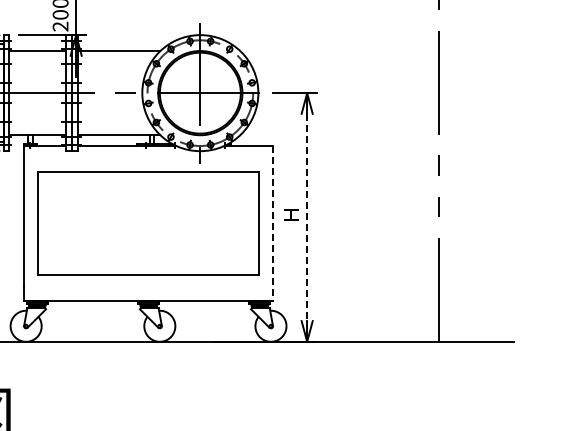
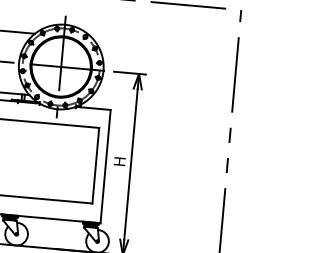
line: (307, 217) -> (131, 164), dashed -> solid
line: (272, 223) -> (105, 166), dashed -> solid

